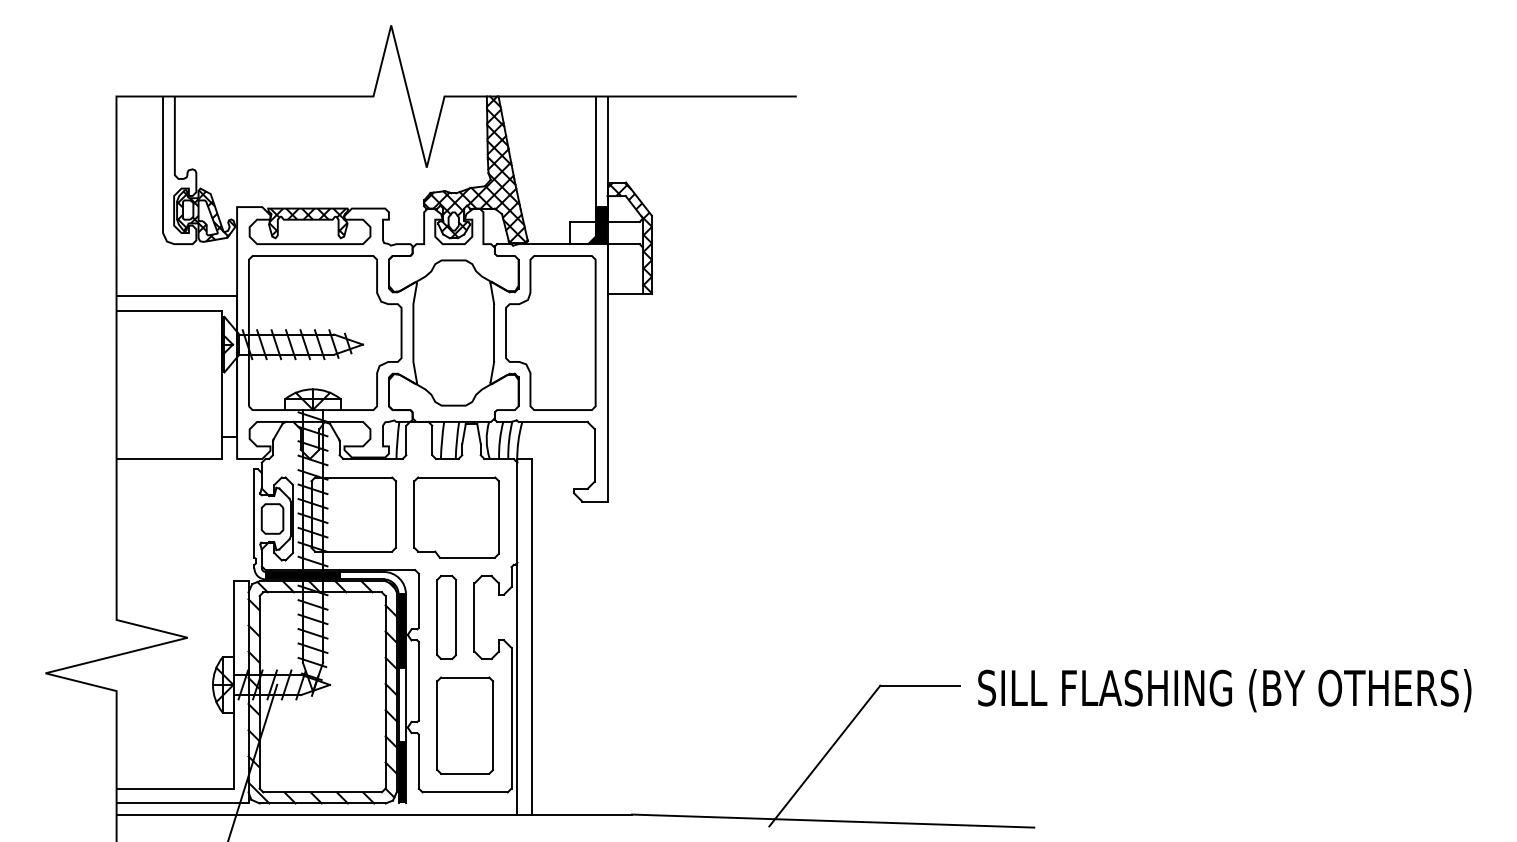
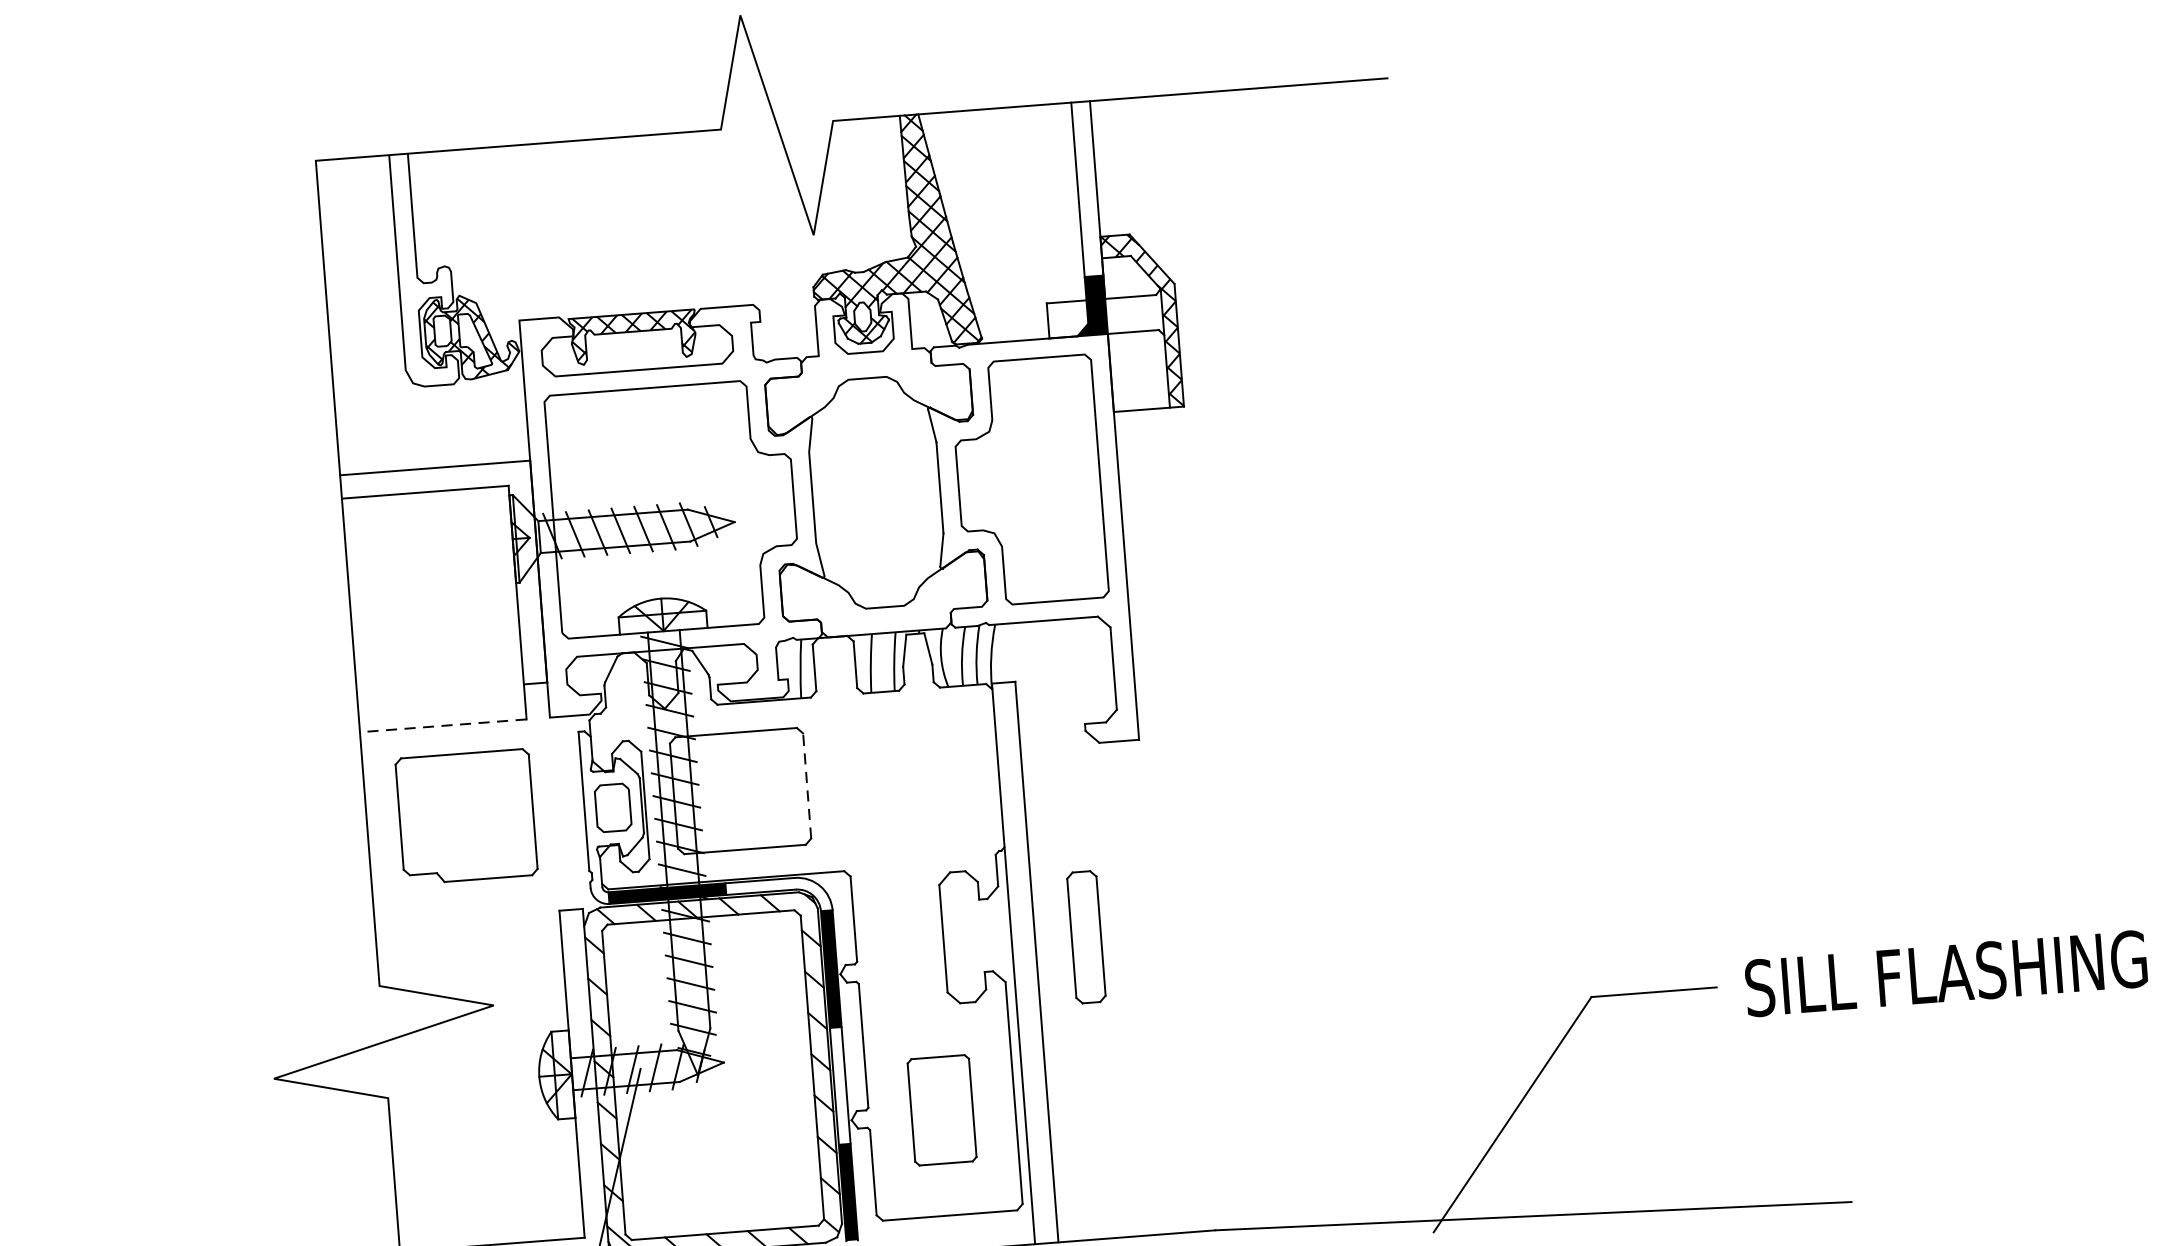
line: (169, 458) -> (443, 725), solid -> dashed
line: (395, 514) -> (806, 785), solid -> dashed
part: (456, 517) -> (466, 816), moved
part: (446, 617) -> (1086, 937), moved
part: (465, 725) -> (942, 1110), size x0.7

